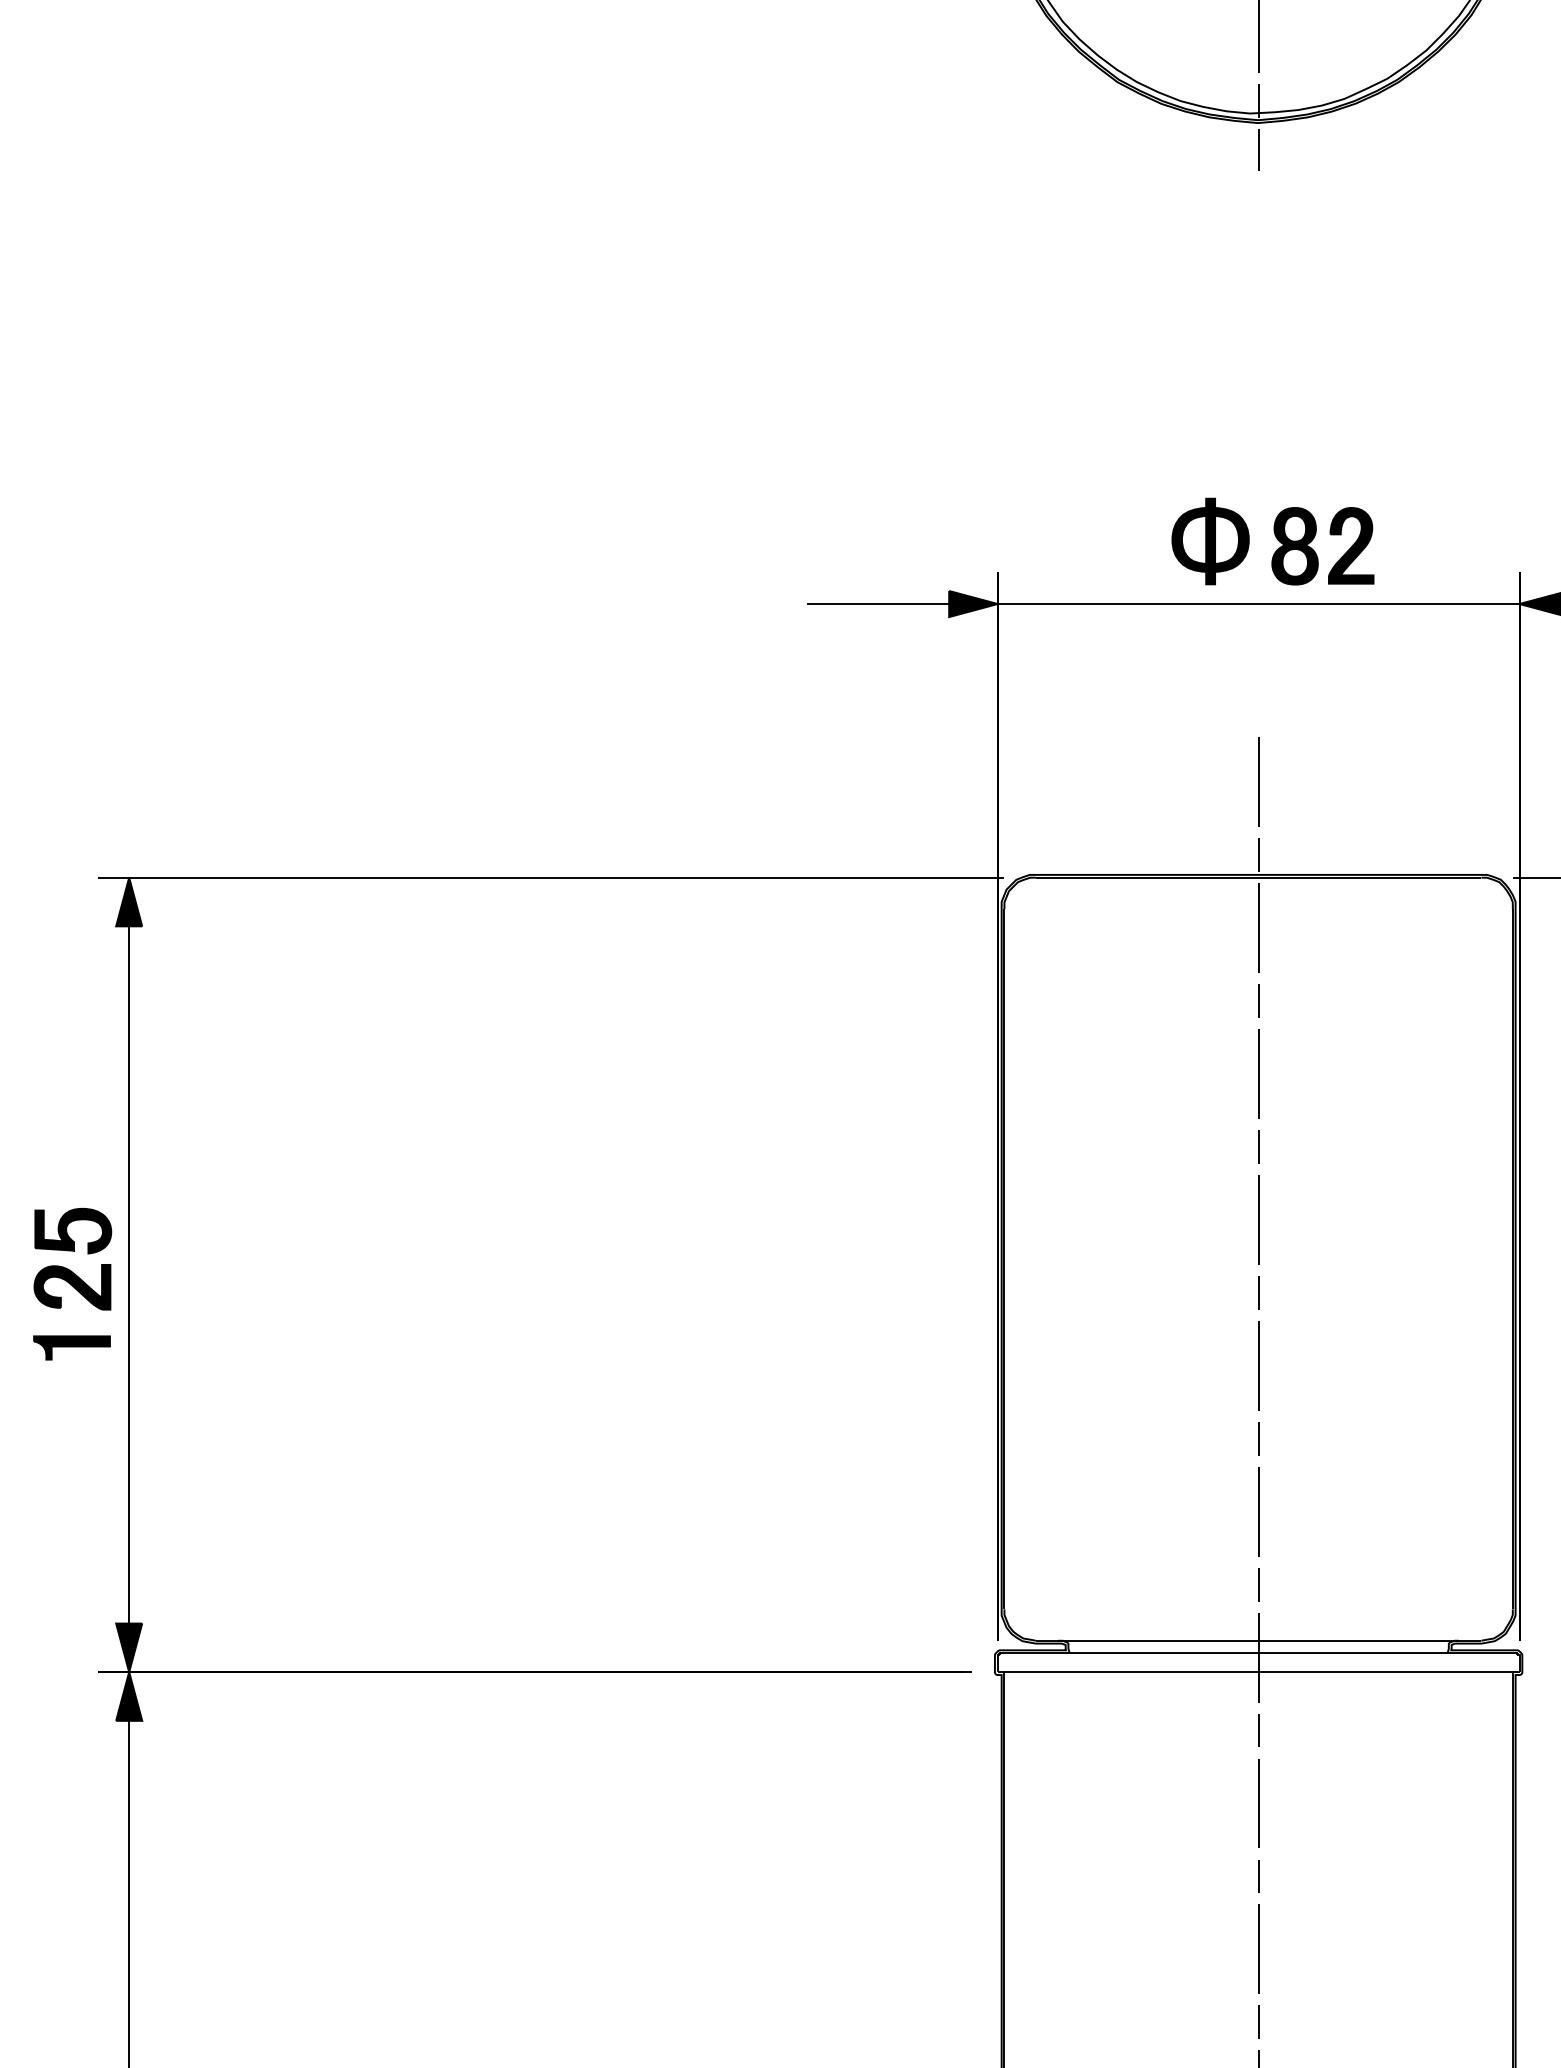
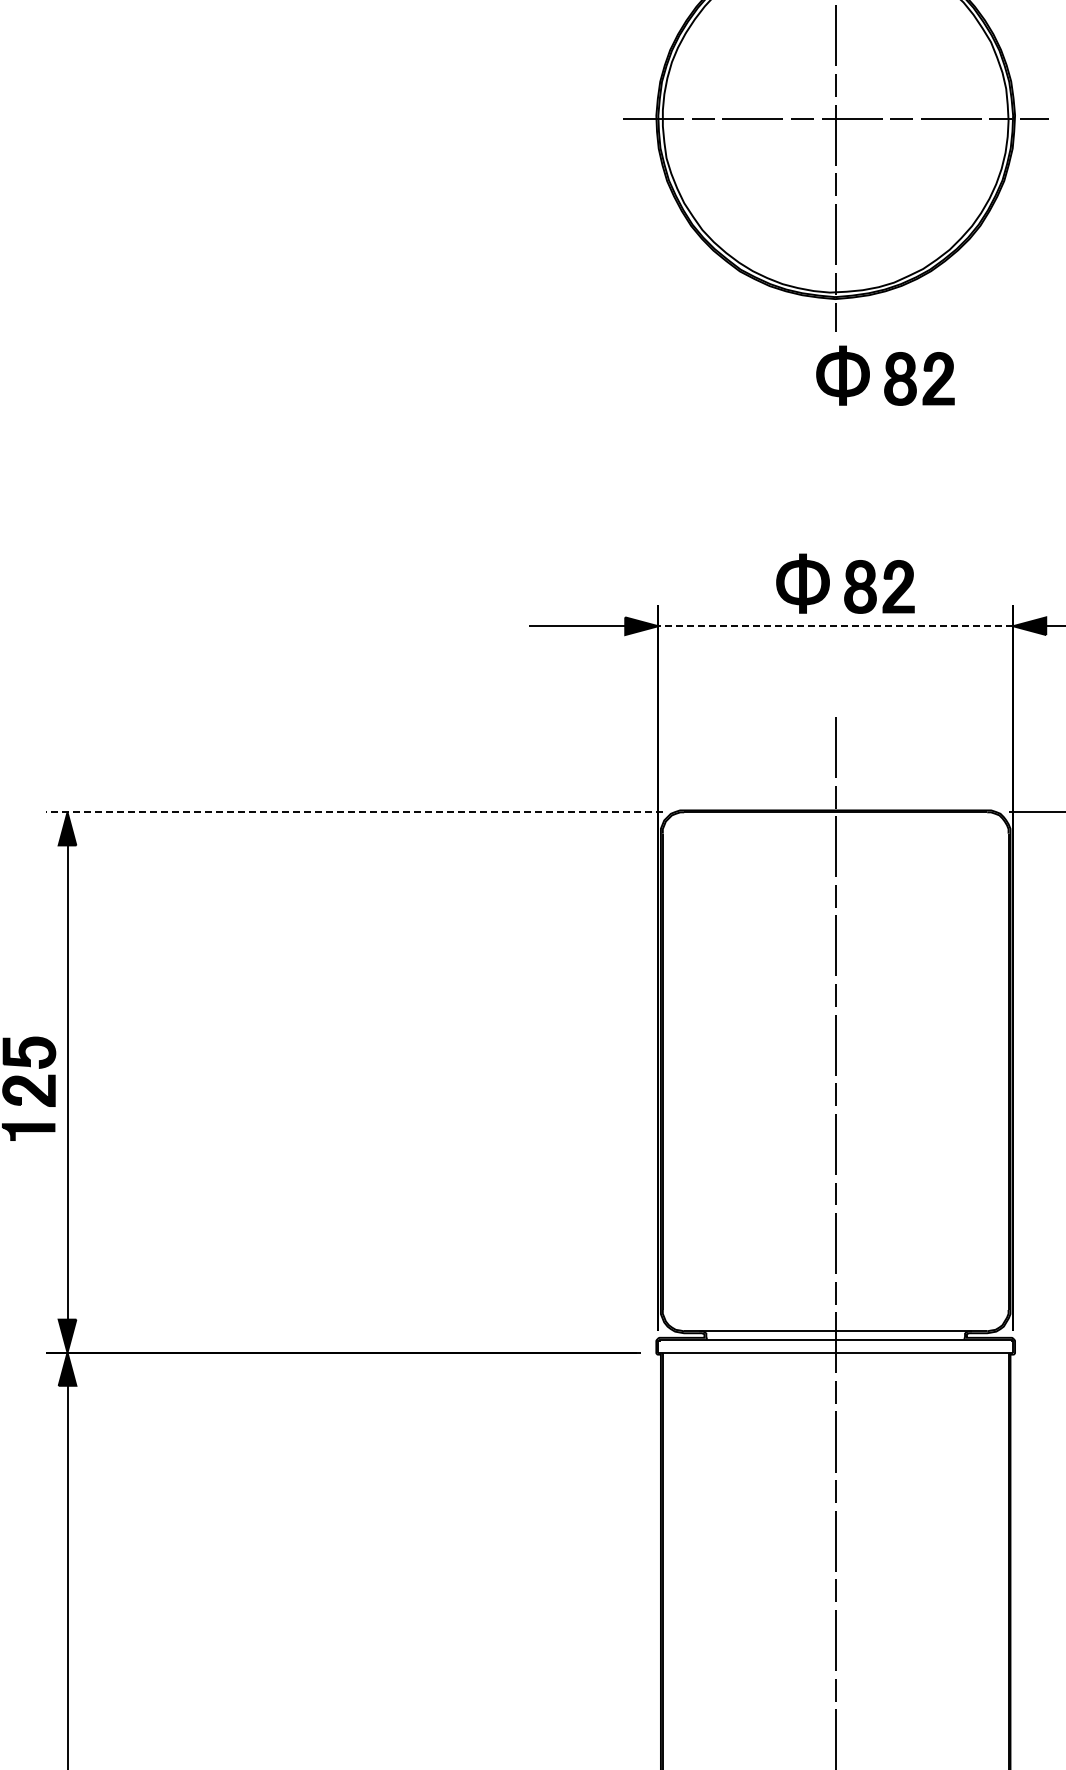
part: (1331, 235) -> (885, 375), added
line: (1258, 604) -> (835, 626), solid -> dashed
line: (549, 877) -> (353, 812), solid -> dashed

